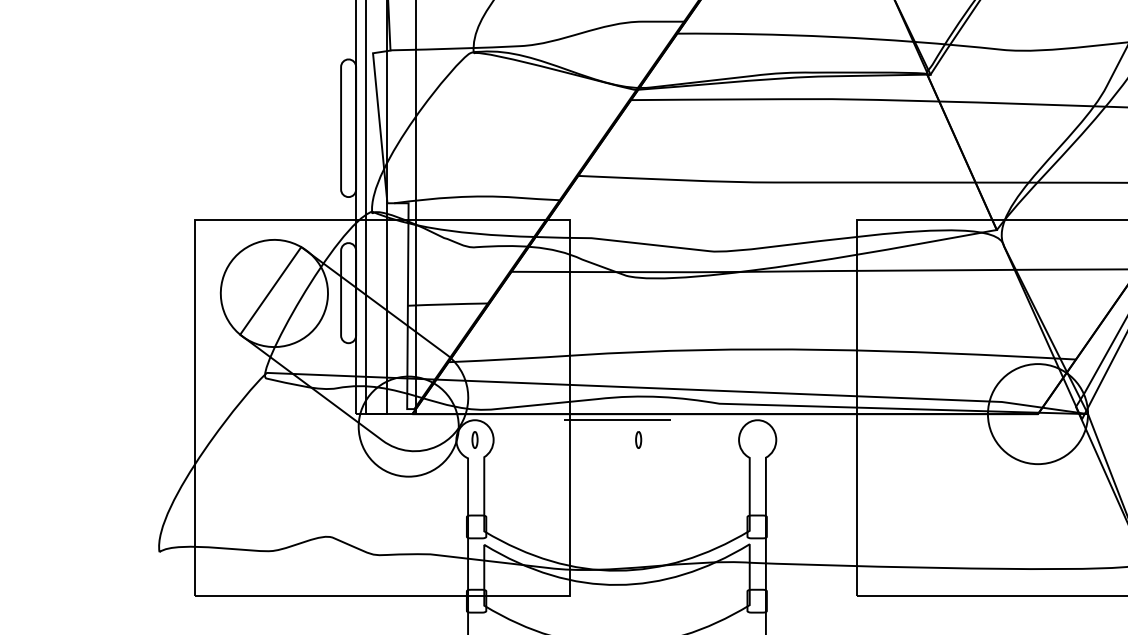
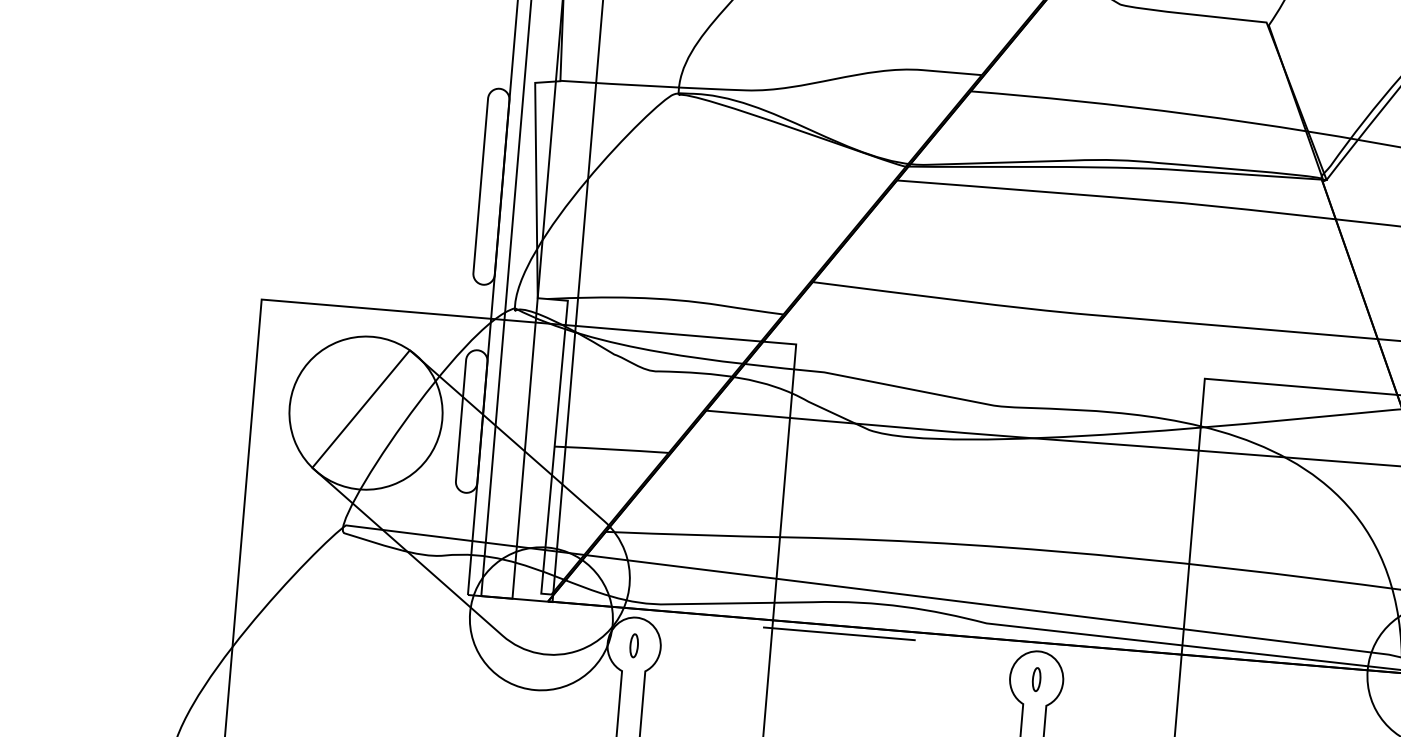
part: (638, 439) -> (1036, 678), moved

